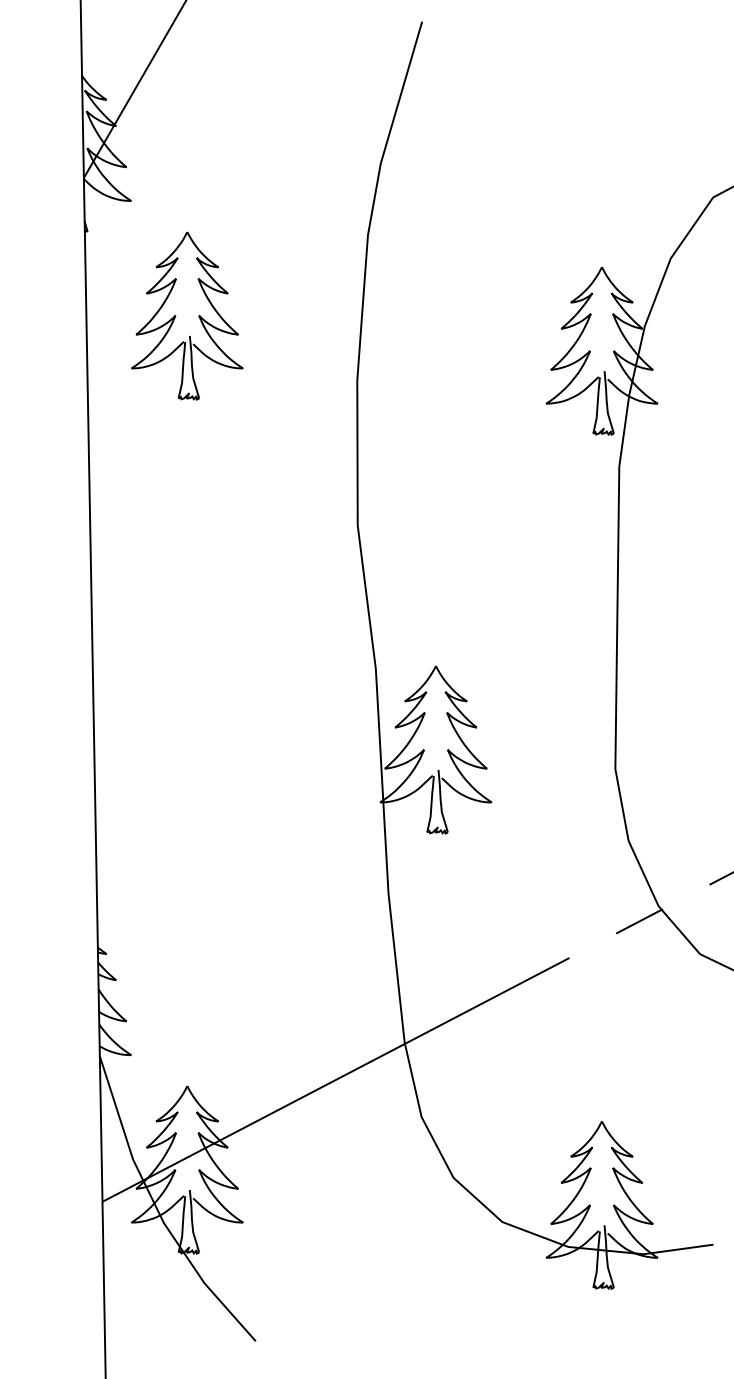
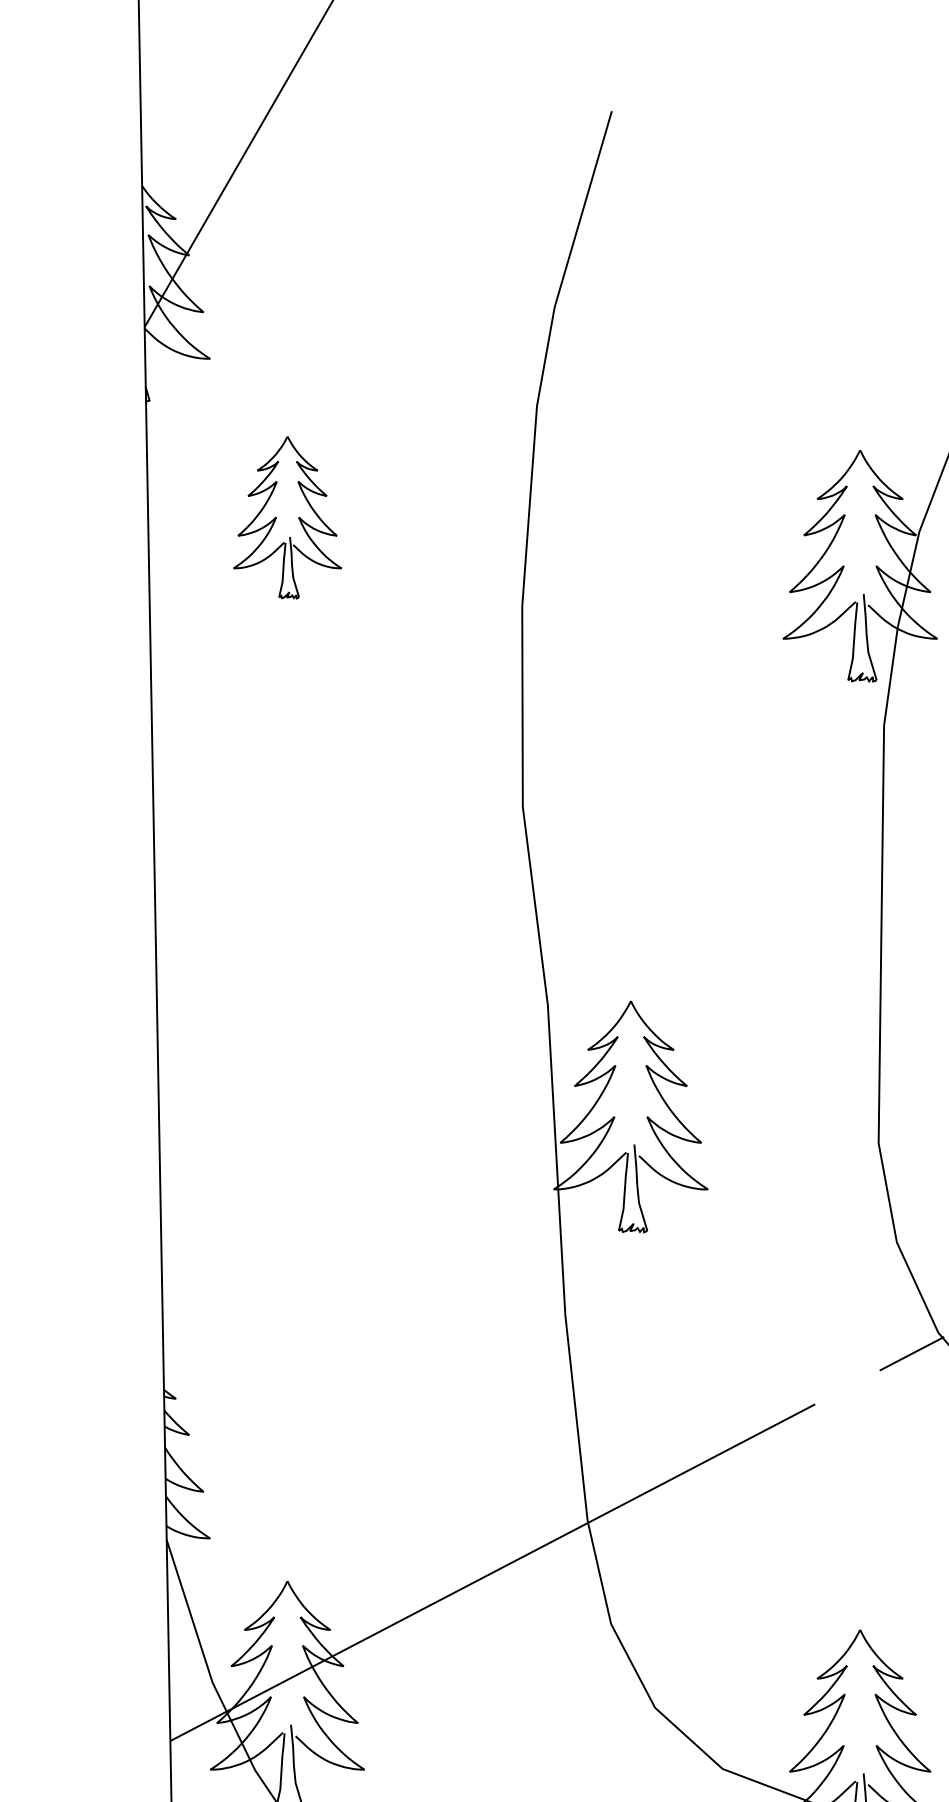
part: (187, 315) -> (287, 516), size x0.7

